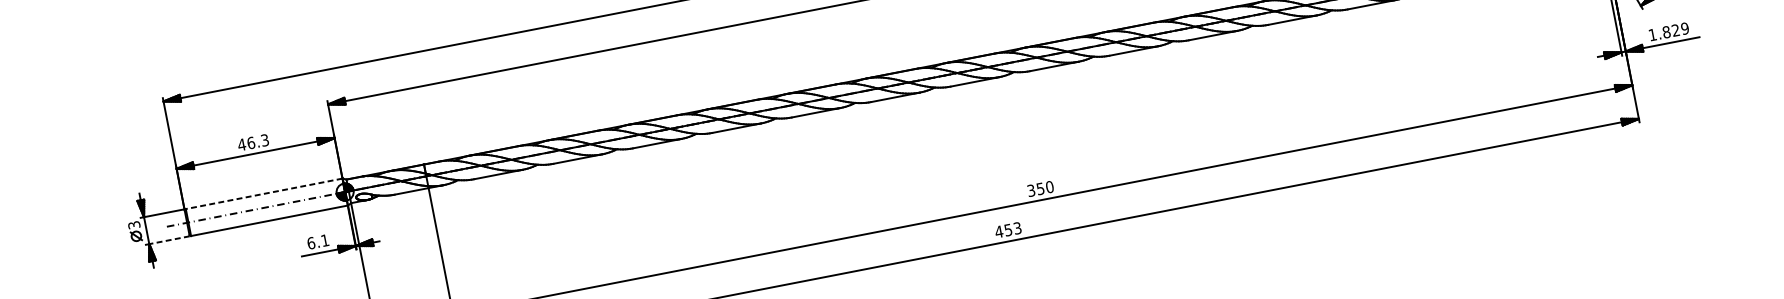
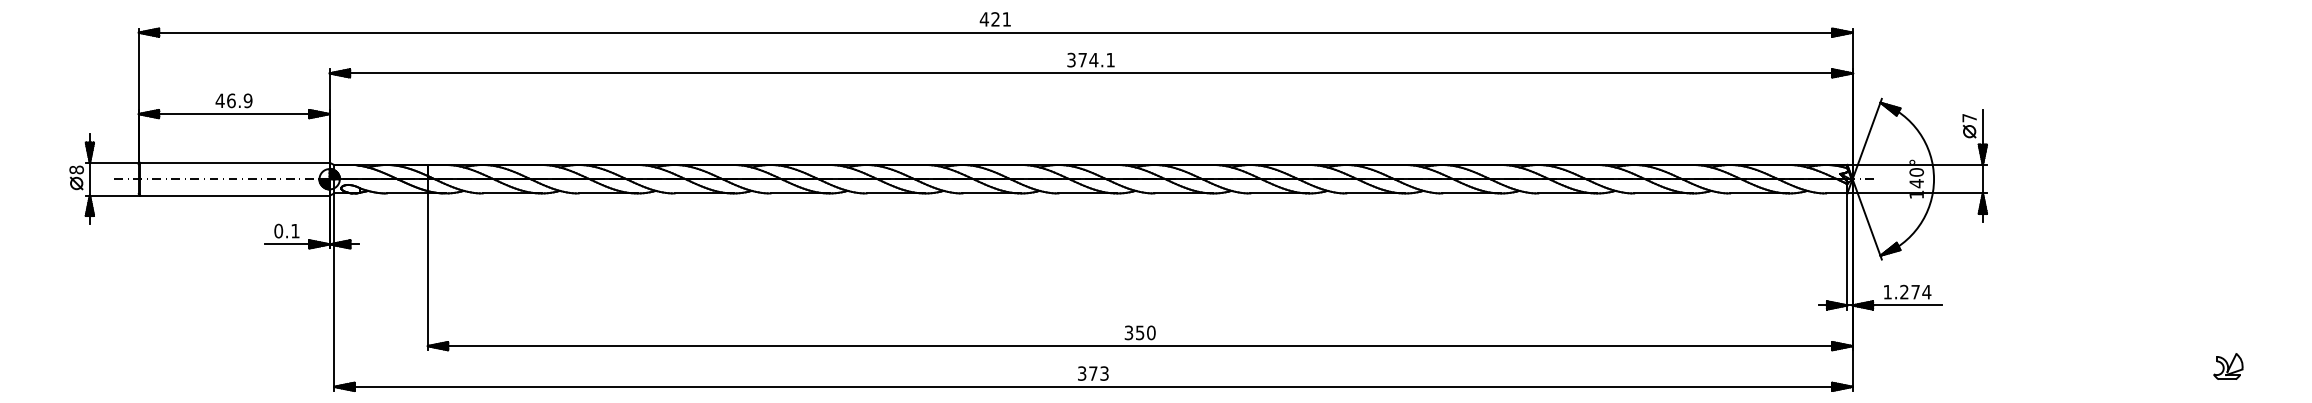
text: (1675, 29) -> (1915, 291), 1.829 -> 1.274
text: (264, 140) -> (247, 100), 46.3 -> 46.9
line: (264, 193) -> (235, 162), dashed -> solid
text: (134, 224) -> (76, 169), 3 -> 8
text: (1003, 230) -> (1087, 373), 453 -> 373
line: (168, 240) -> (113, 195), dashed -> solid
text: (311, 242) -> (278, 230), 6.1 -> 0.1

